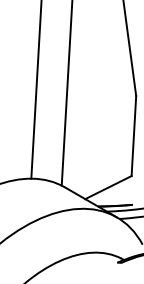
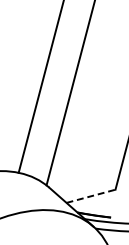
line: (108, 187) -> (91, 196), solid -> dashed

